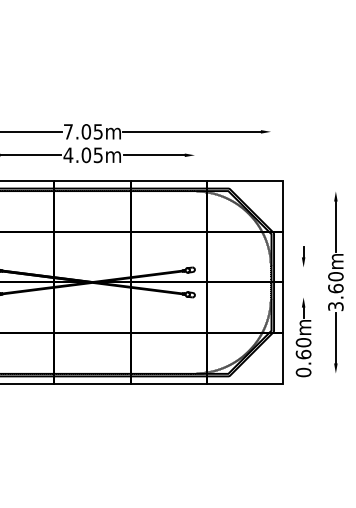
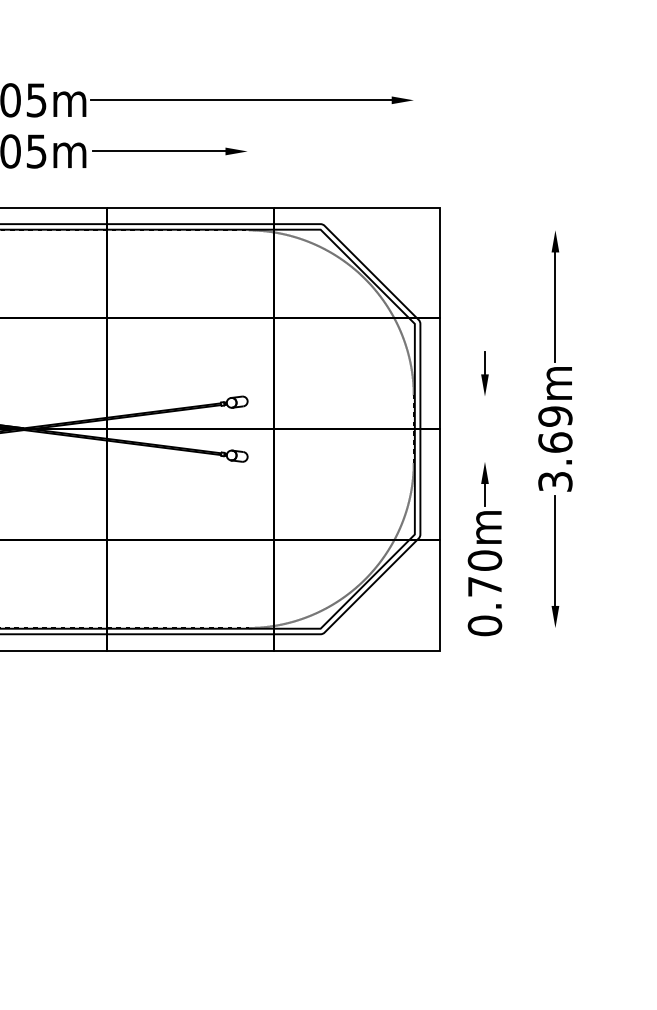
text: (335, 276) -> (554, 416), 3.60m -> 3.69m
text: (303, 354) -> (484, 586), 0.60m -> 0.70m

